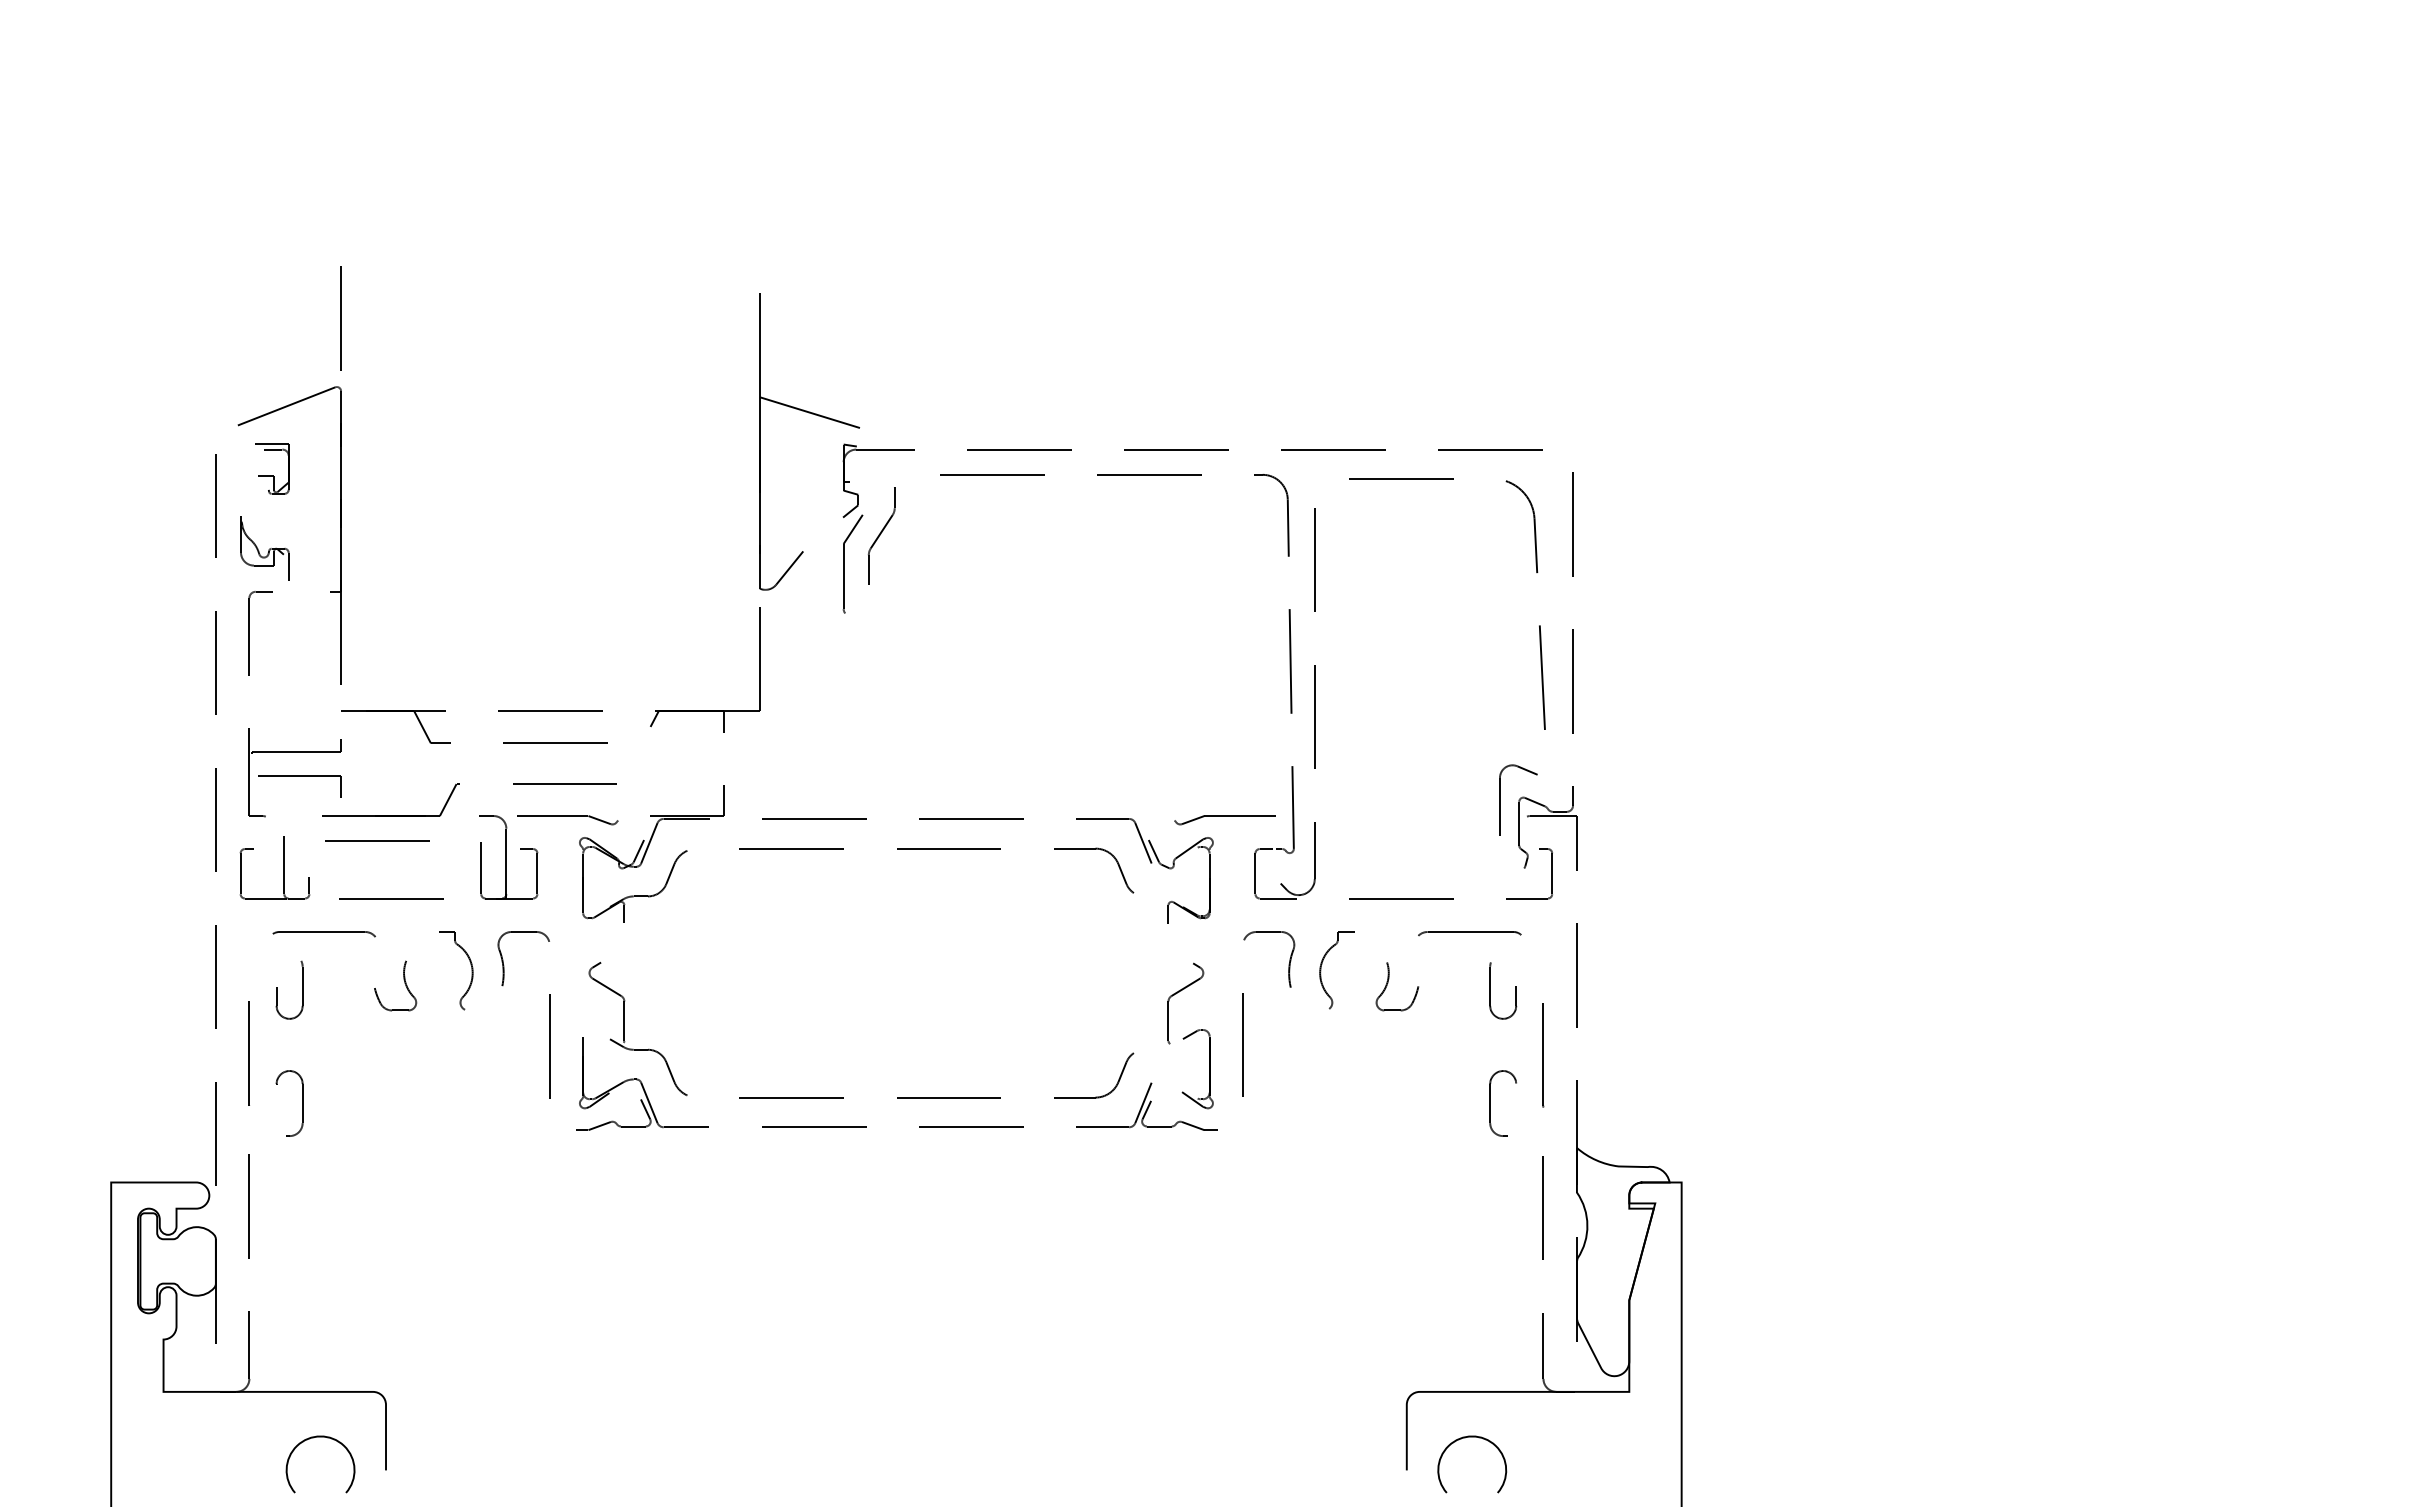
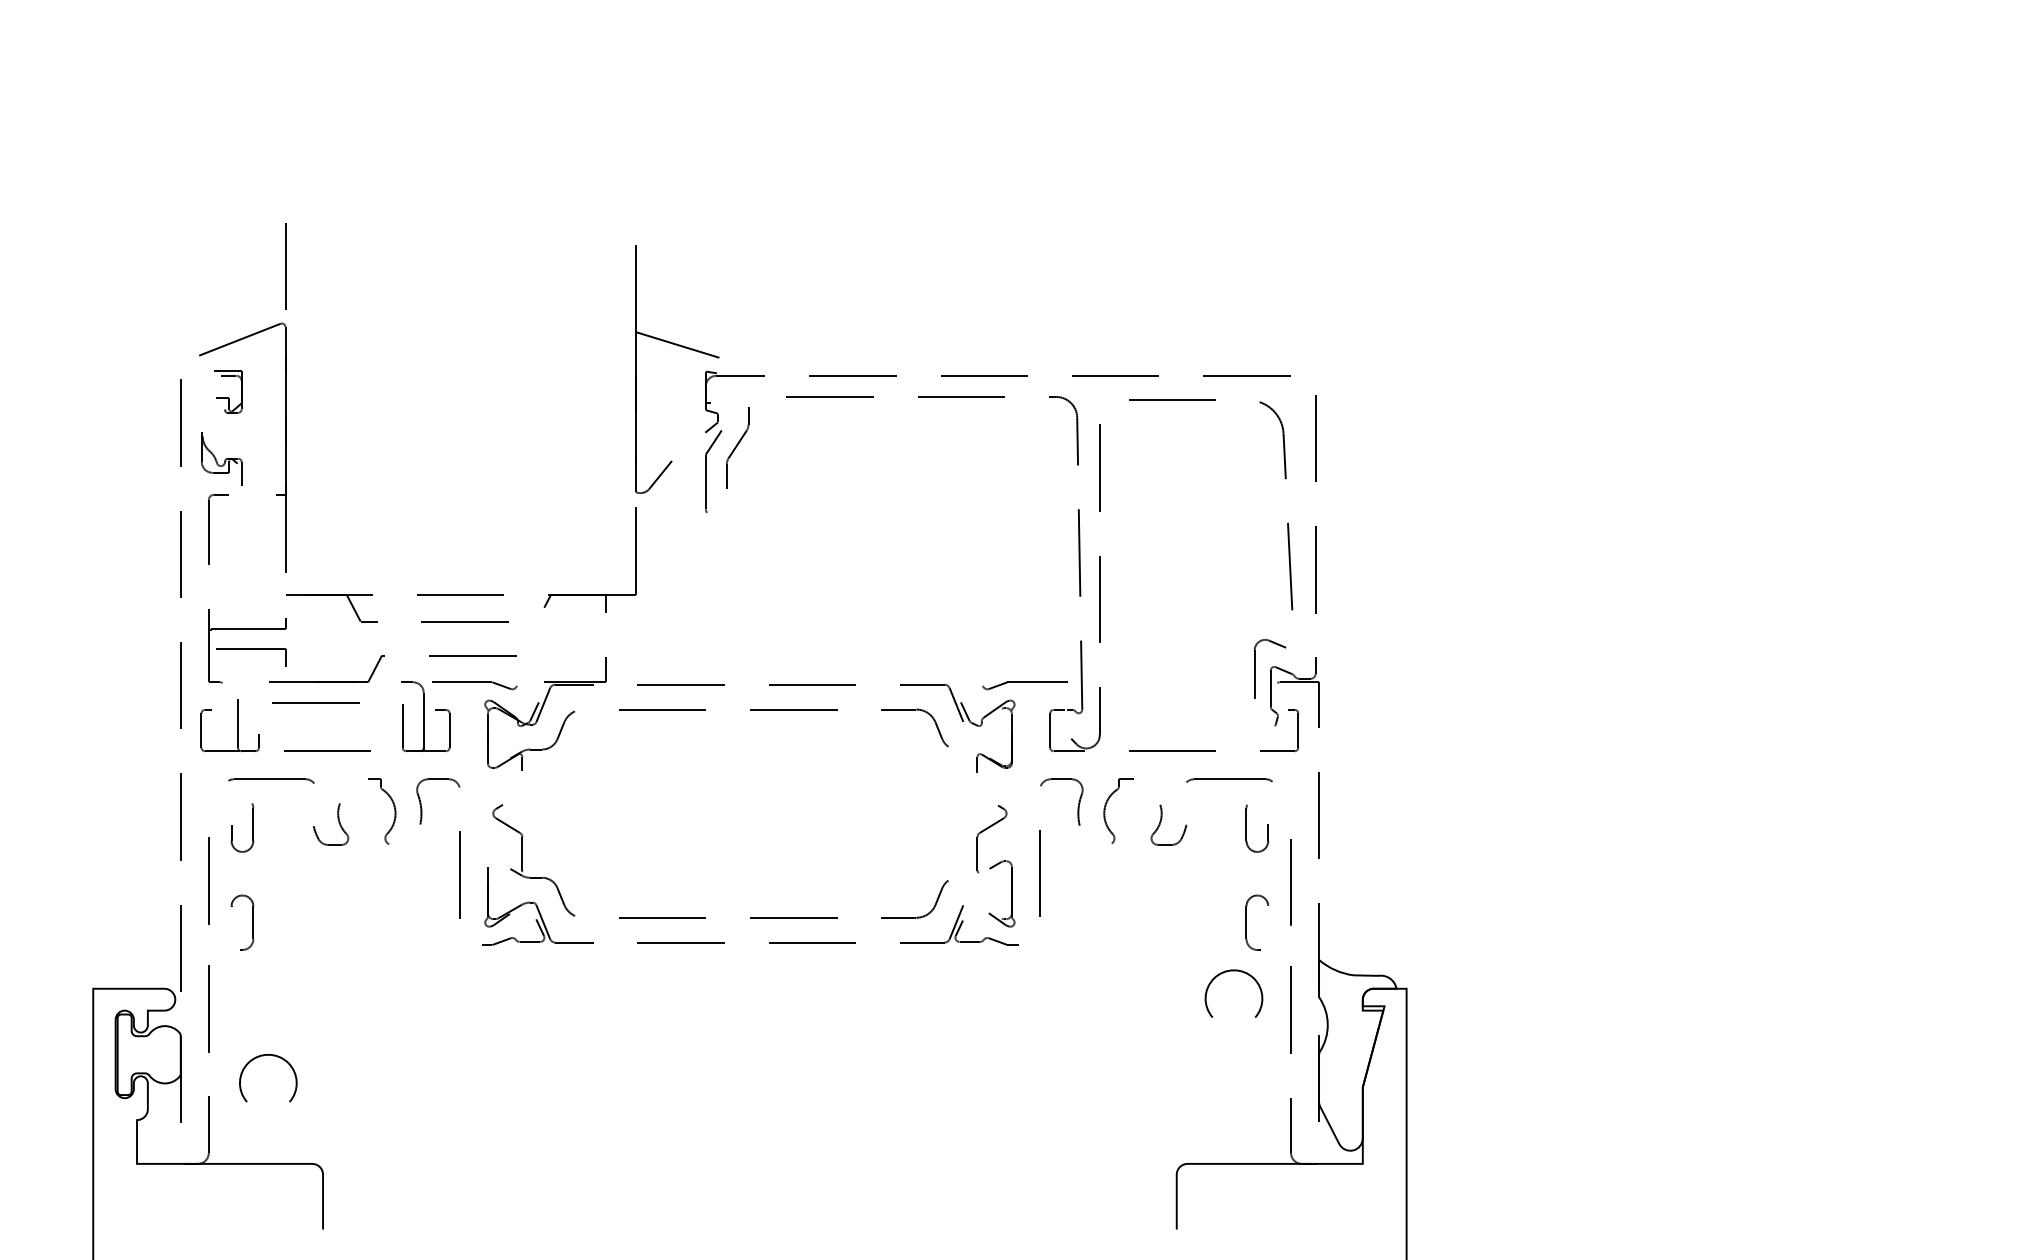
curve: (313, 1438) -> (262, 1056), moved
curve: (1465, 1438) -> (1228, 972), moved

